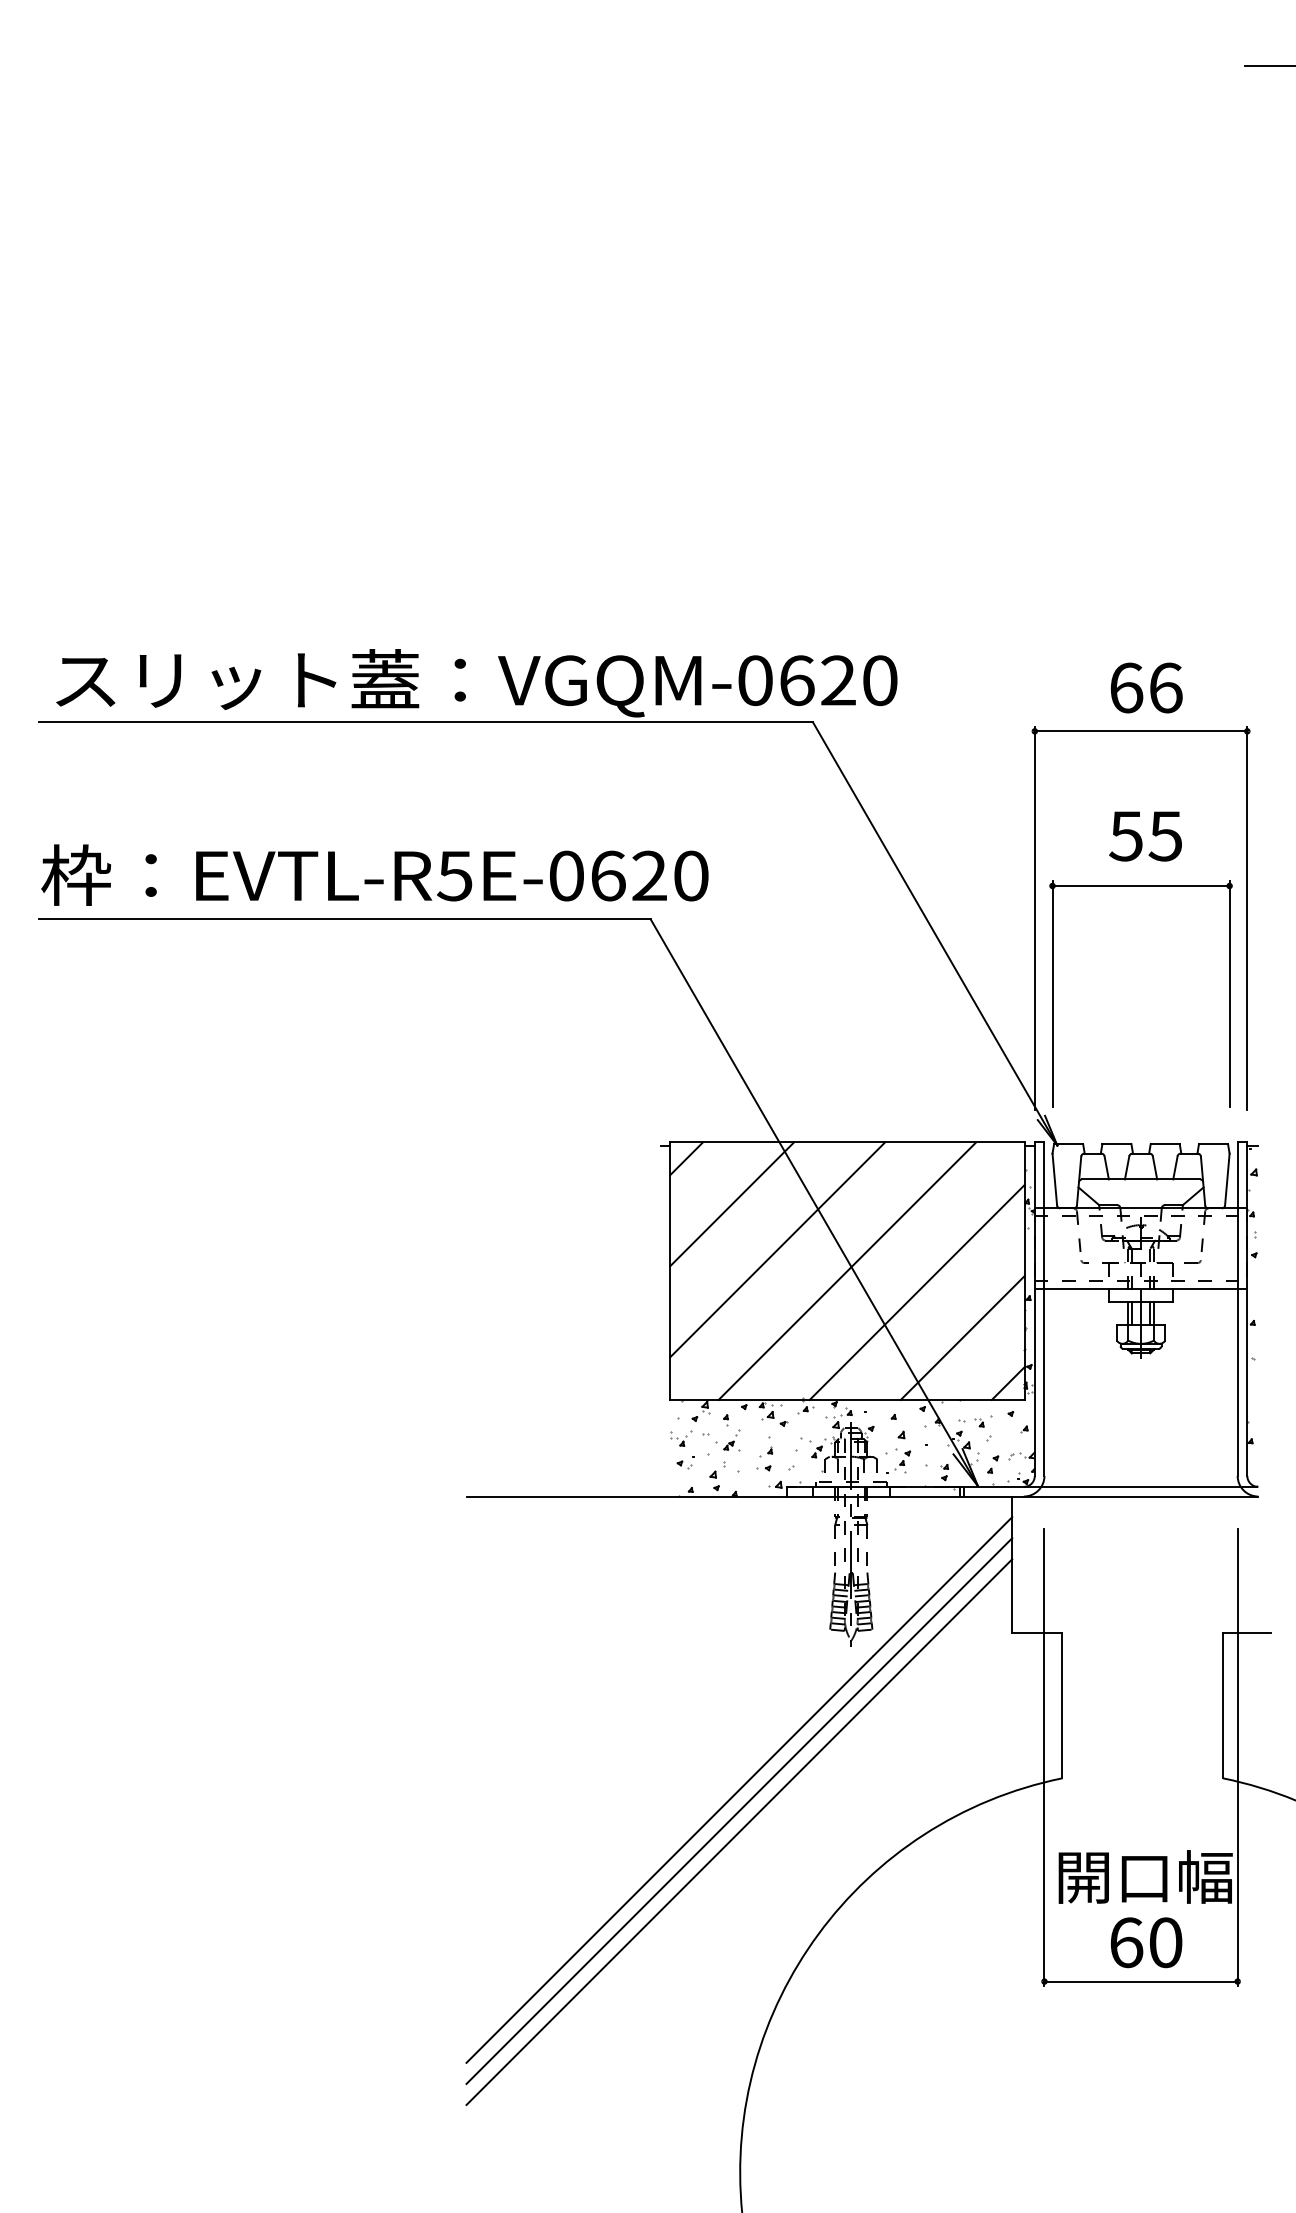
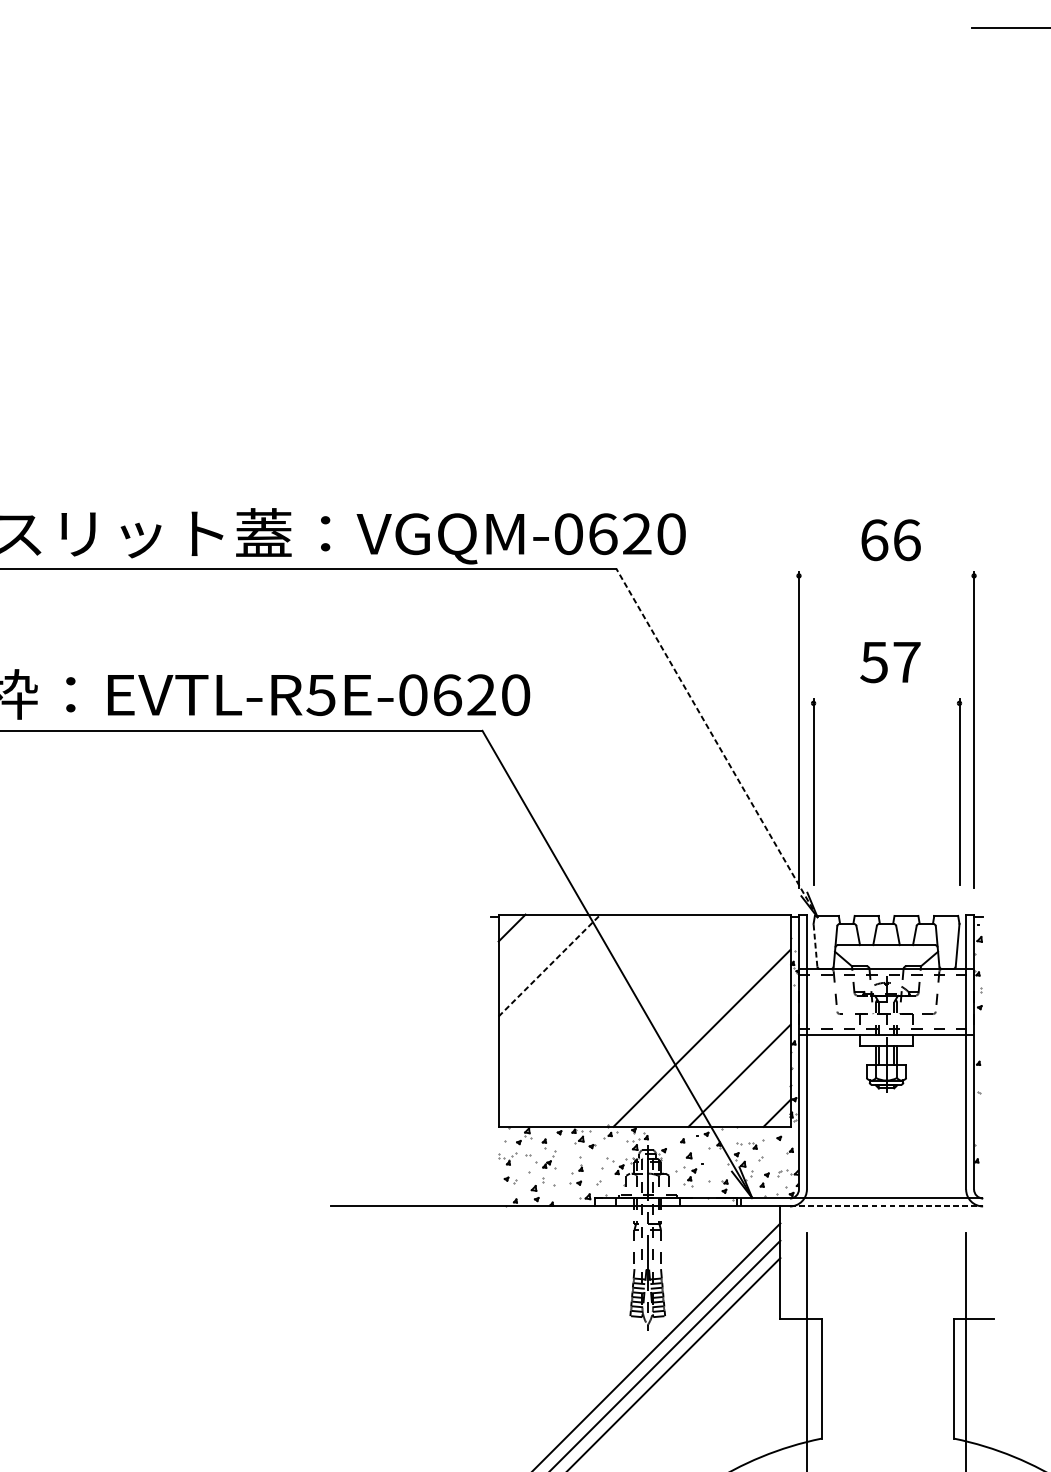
line: (1140, 731) -> (886, 576), removed
text: (1165, 836) -> (906, 662), 55 -> 57
line: (1140, 885) -> (886, 702), removed
line: (934, 933) -> (716, 742), solid -> dashed
line: (1054, 1179) -> (815, 945), solid -> dashed
line: (732, 1204) -> (549, 965), solid -> dashed
line: (777, 1249) -> (586, 1002), removed
line: (847, 1270) -> (644, 1020), removed
line: (1141, 1496) -> (886, 1206), solid -> dashed

